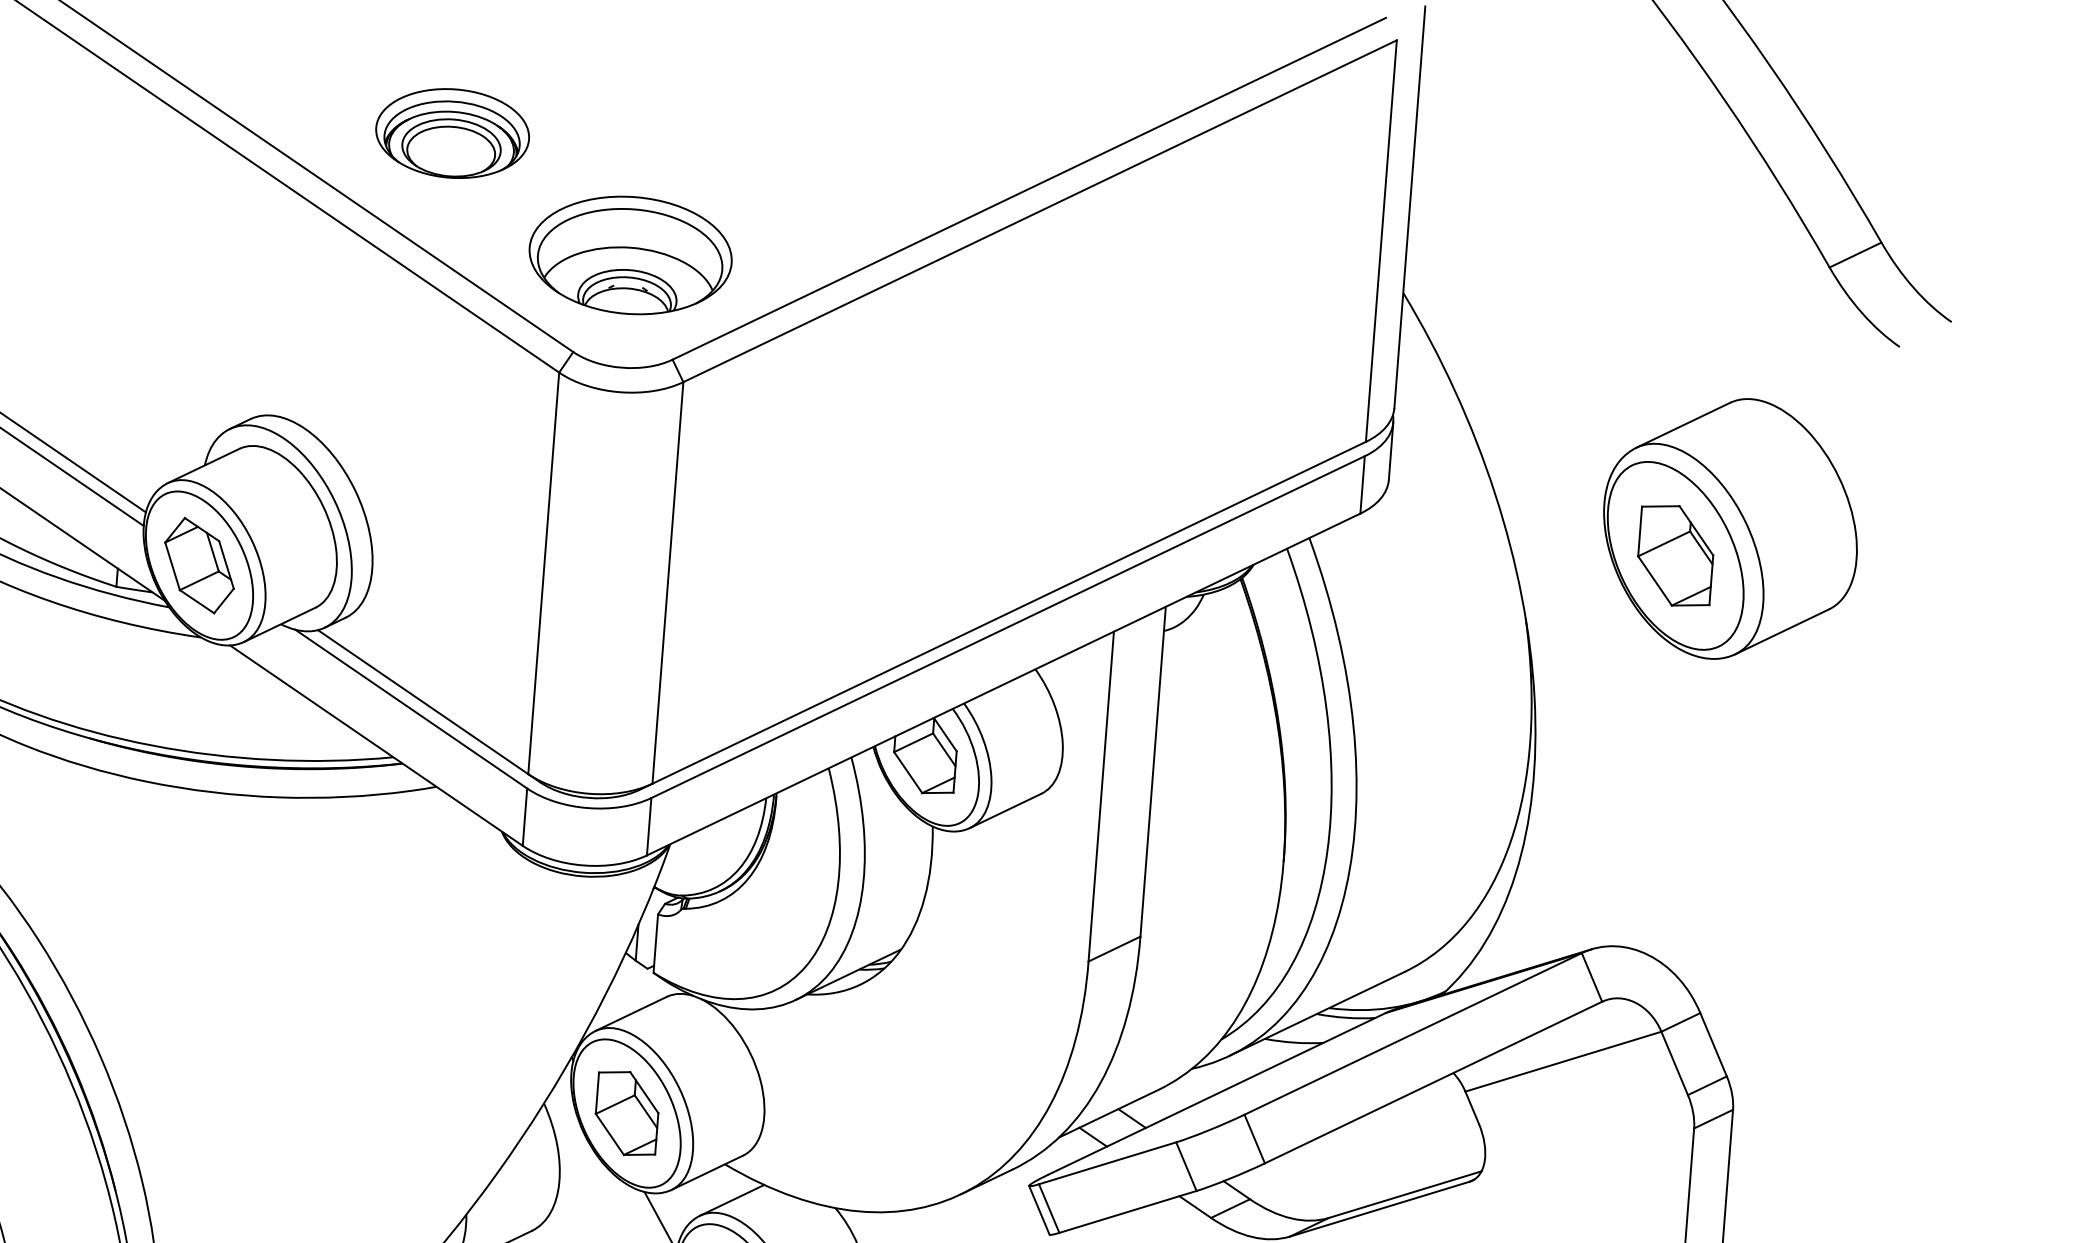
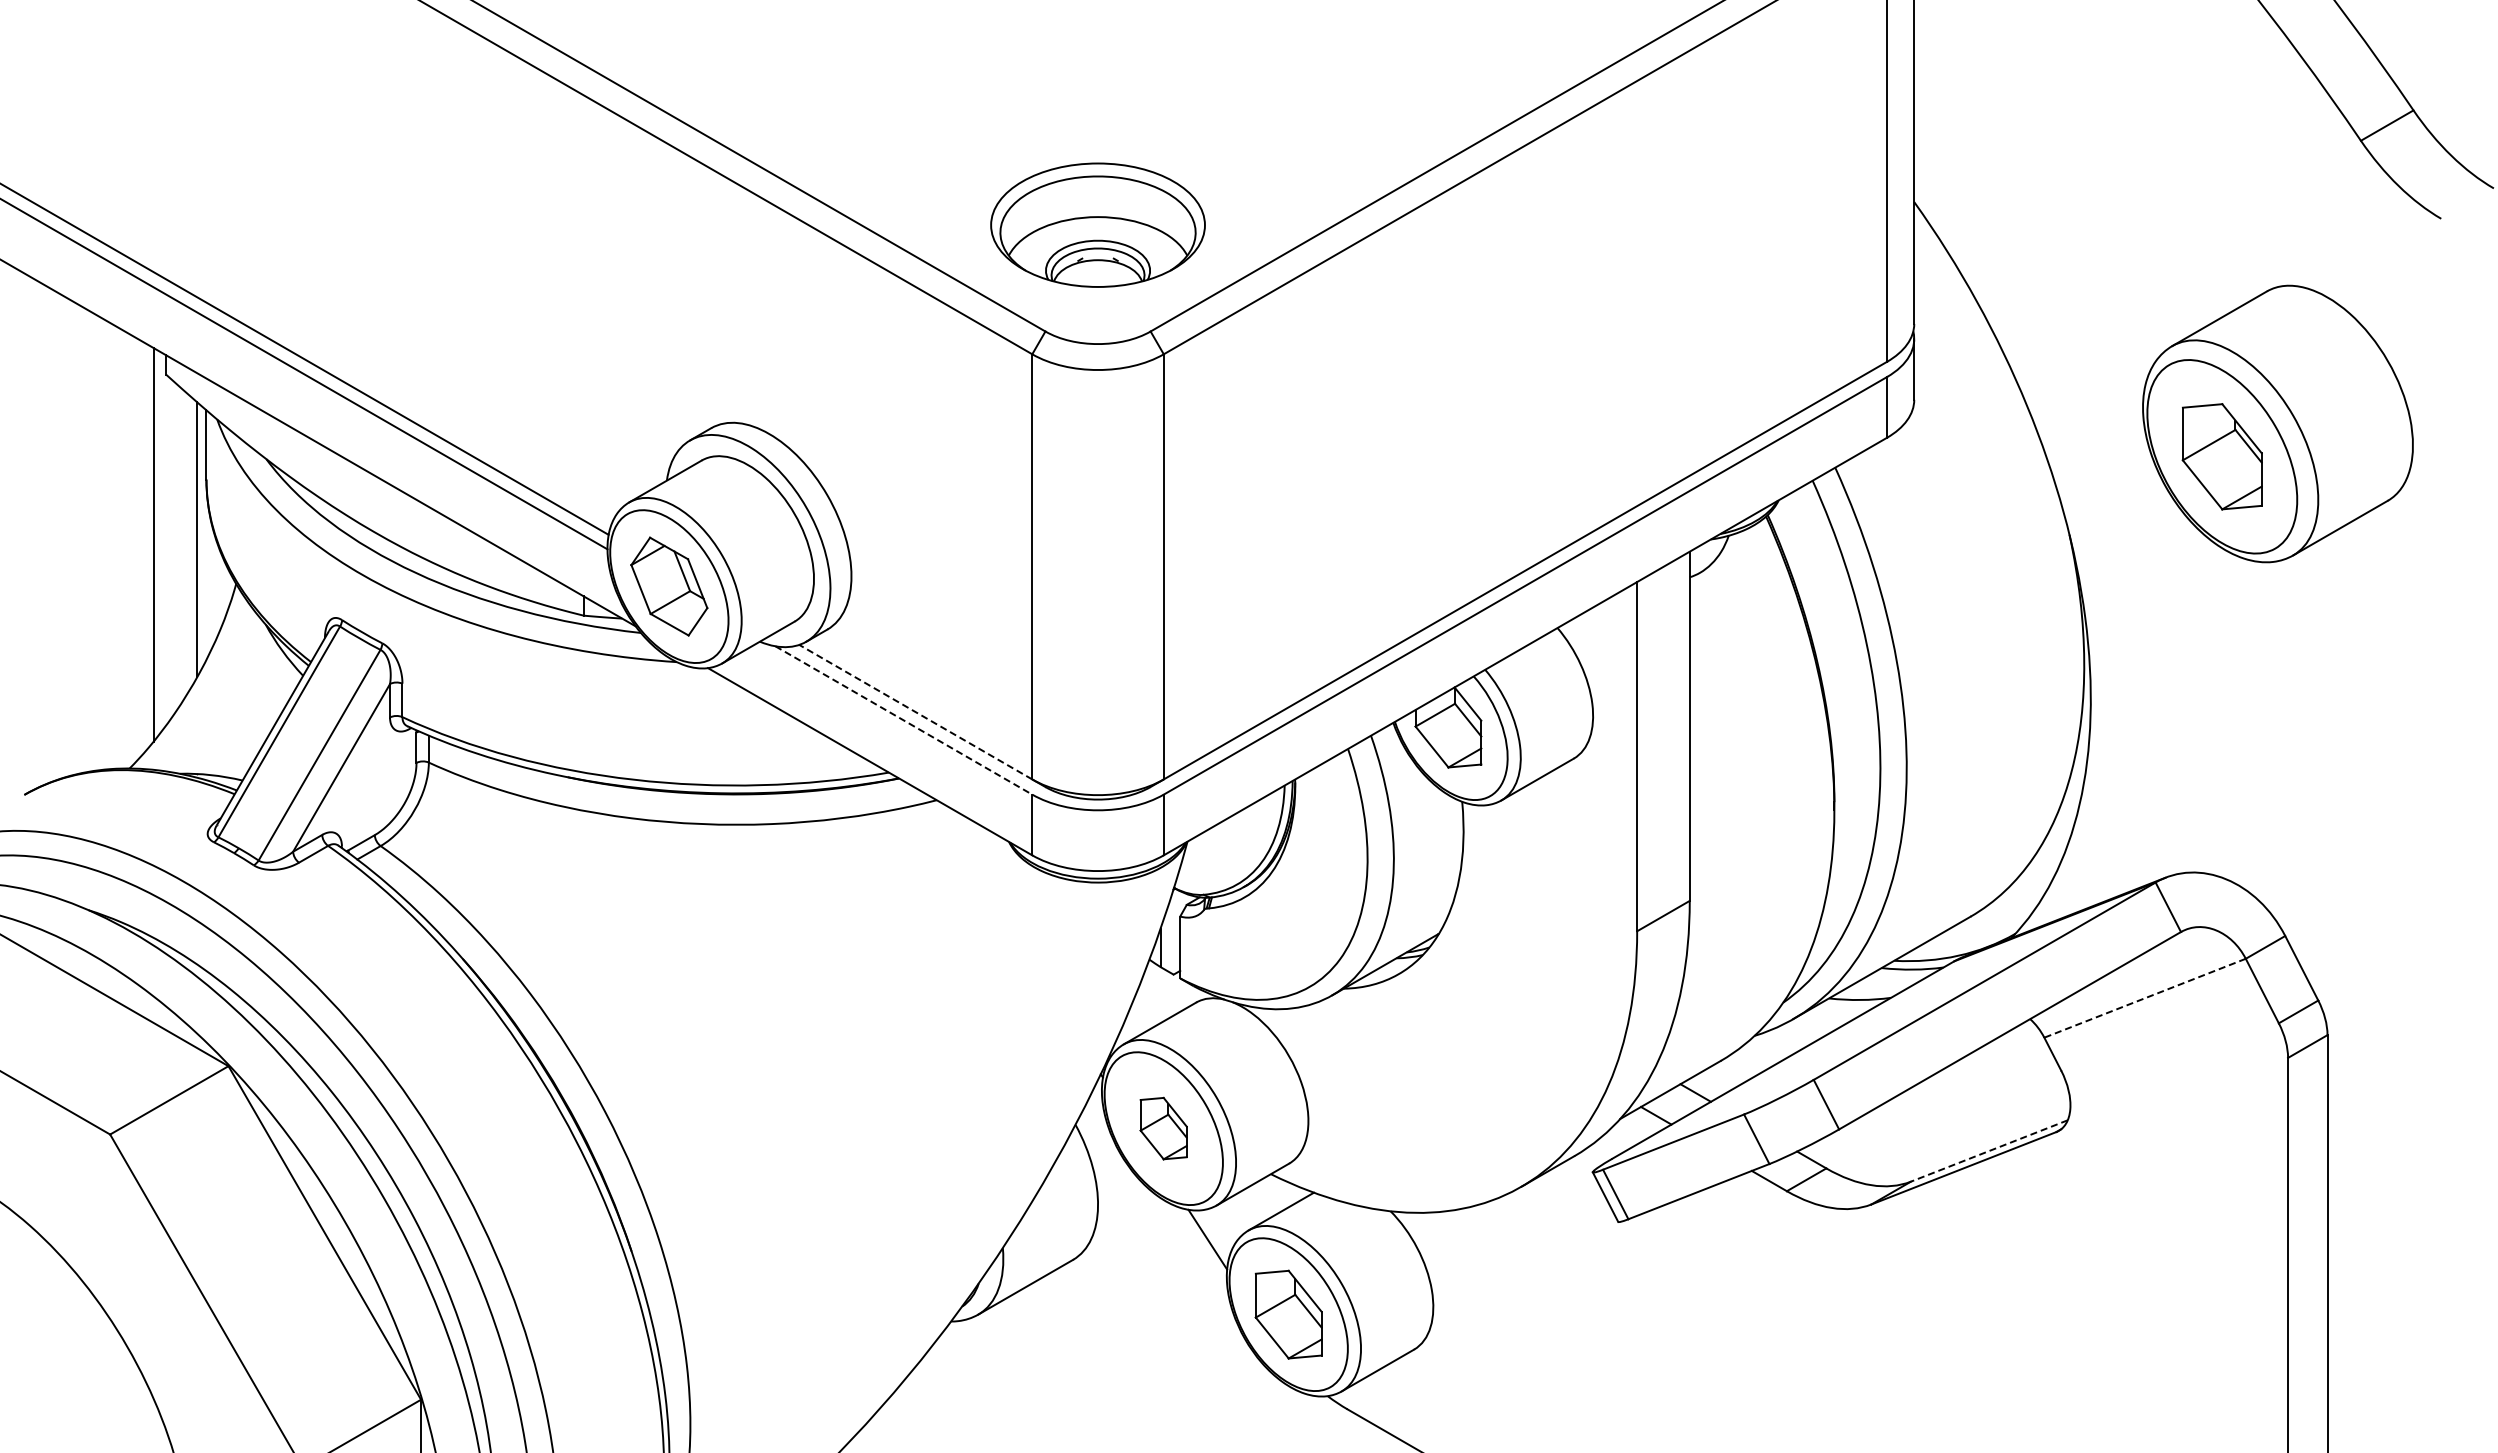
part: (452, 132) -> (900, 110), removed
line: (422, 702) -> (915, 712), solid -> dashed
line: (411, 709) -> (904, 720), solid -> dashed
line: (1562, 1061) -> (2144, 998), solid -> dashed
part: (626, 1113) -> (1163, 1128), size x0.7
line: (1404, 1195) -> (1988, 1151), solid -> dashed

